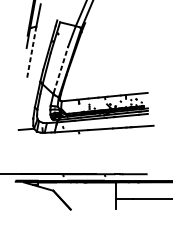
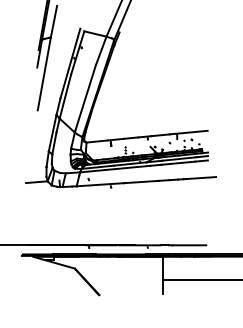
line: (31, 52) -> (44, 74), dashed -> solid
line: (60, 69) -> (85, 97), dashed -> solid

